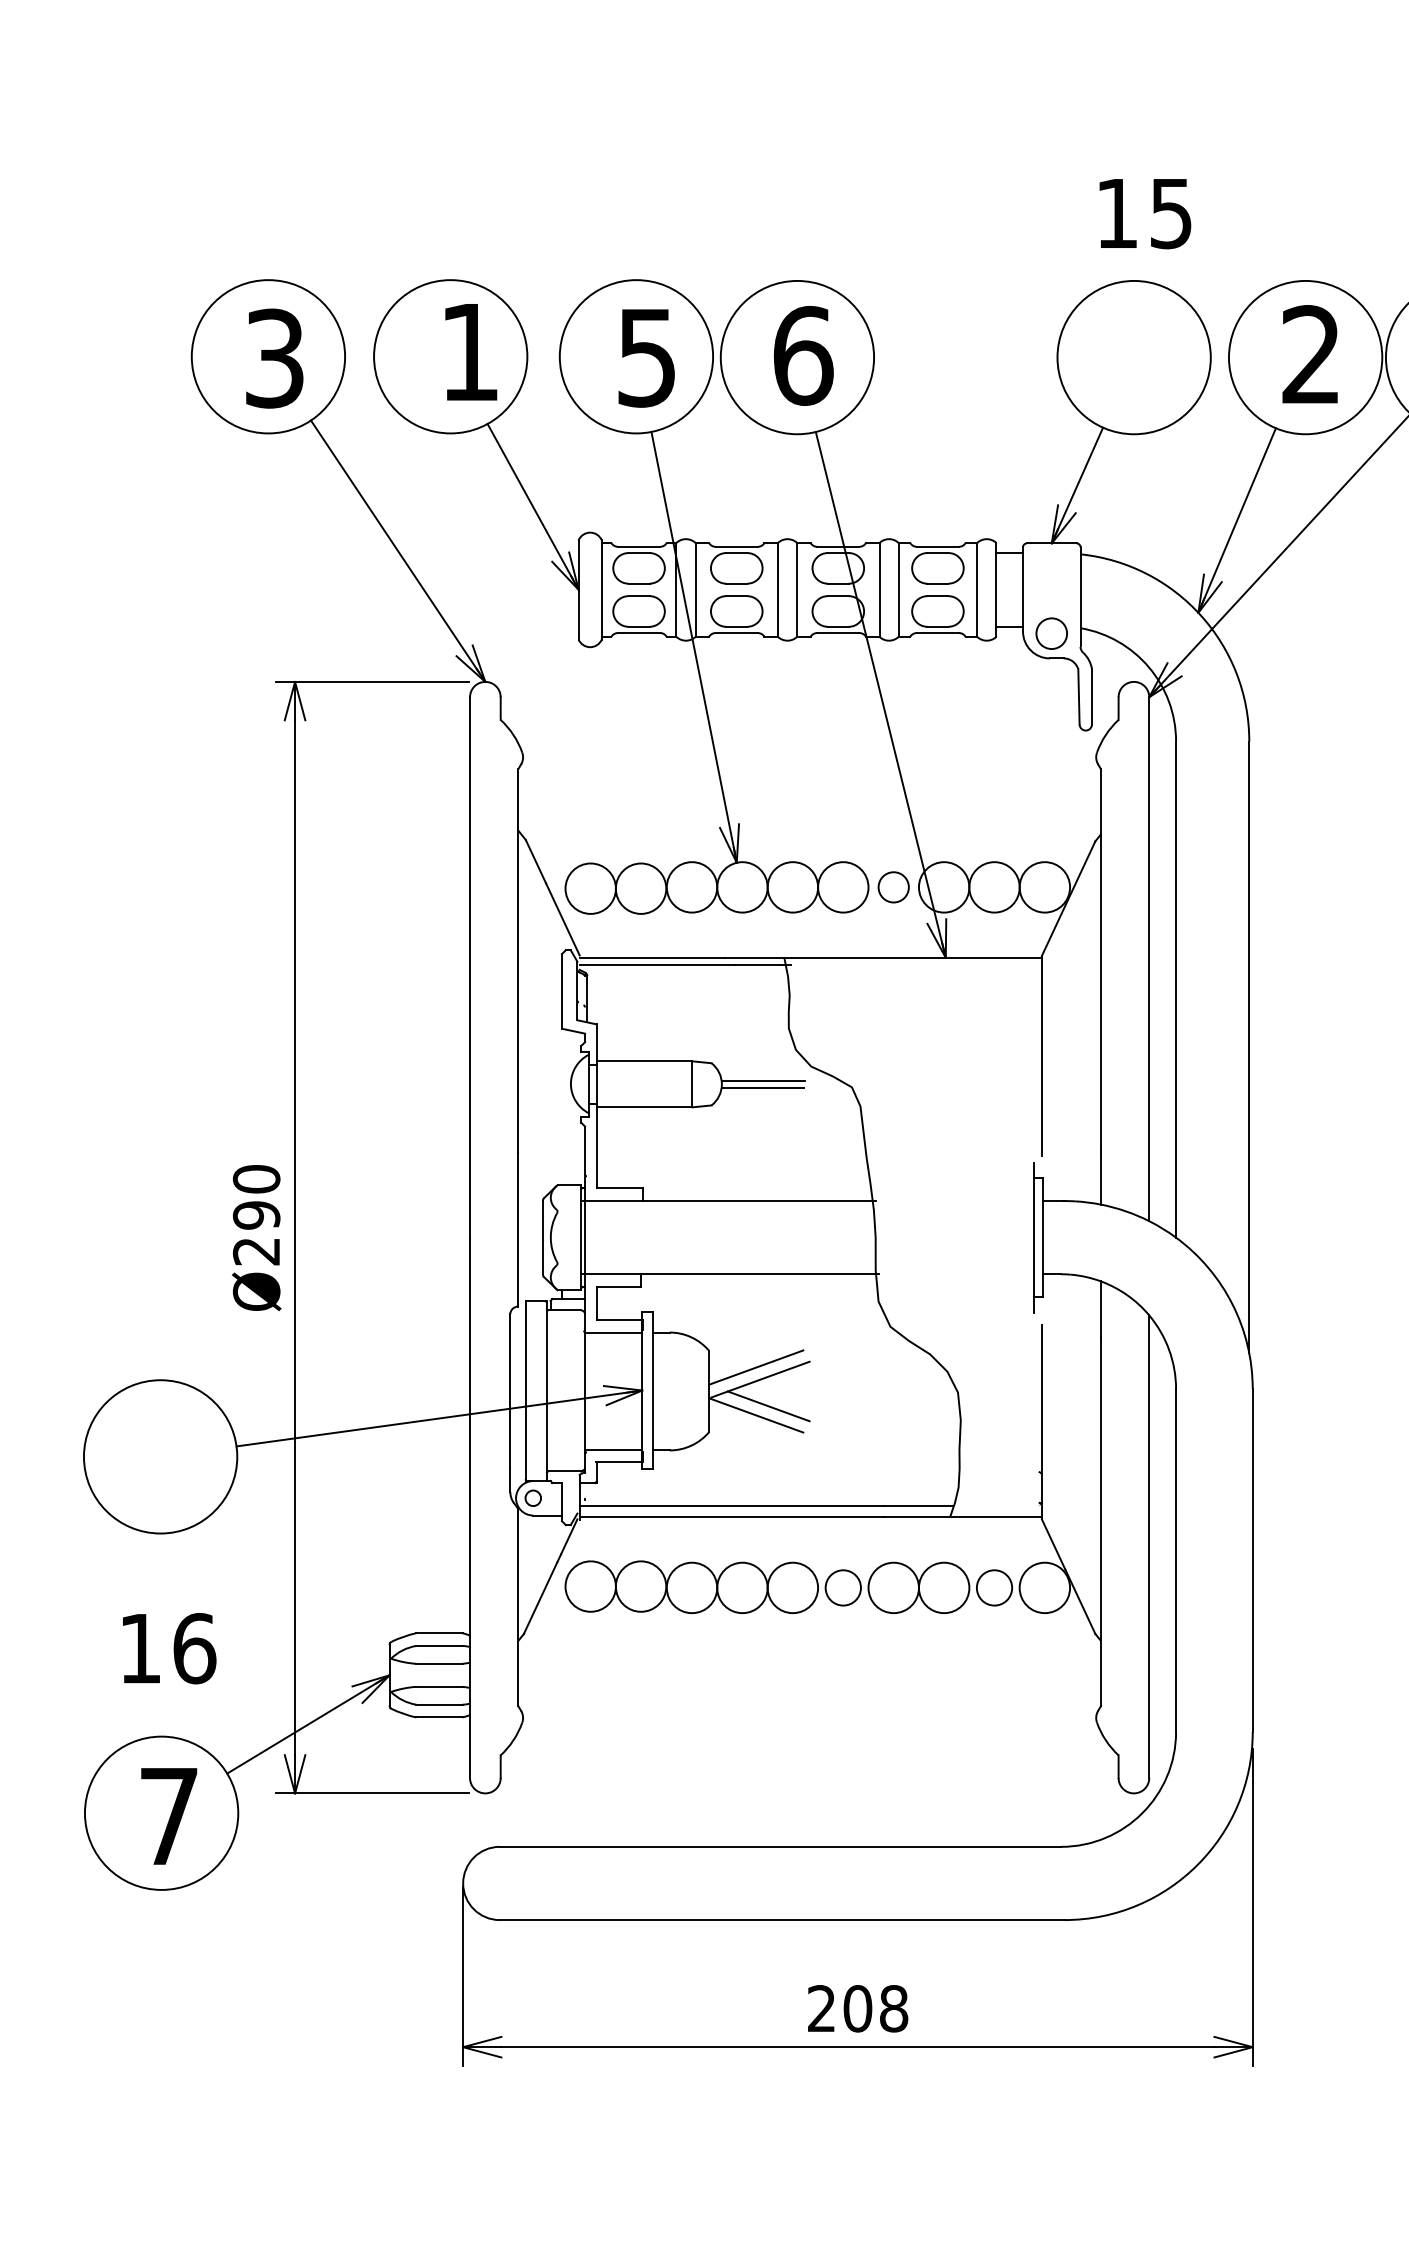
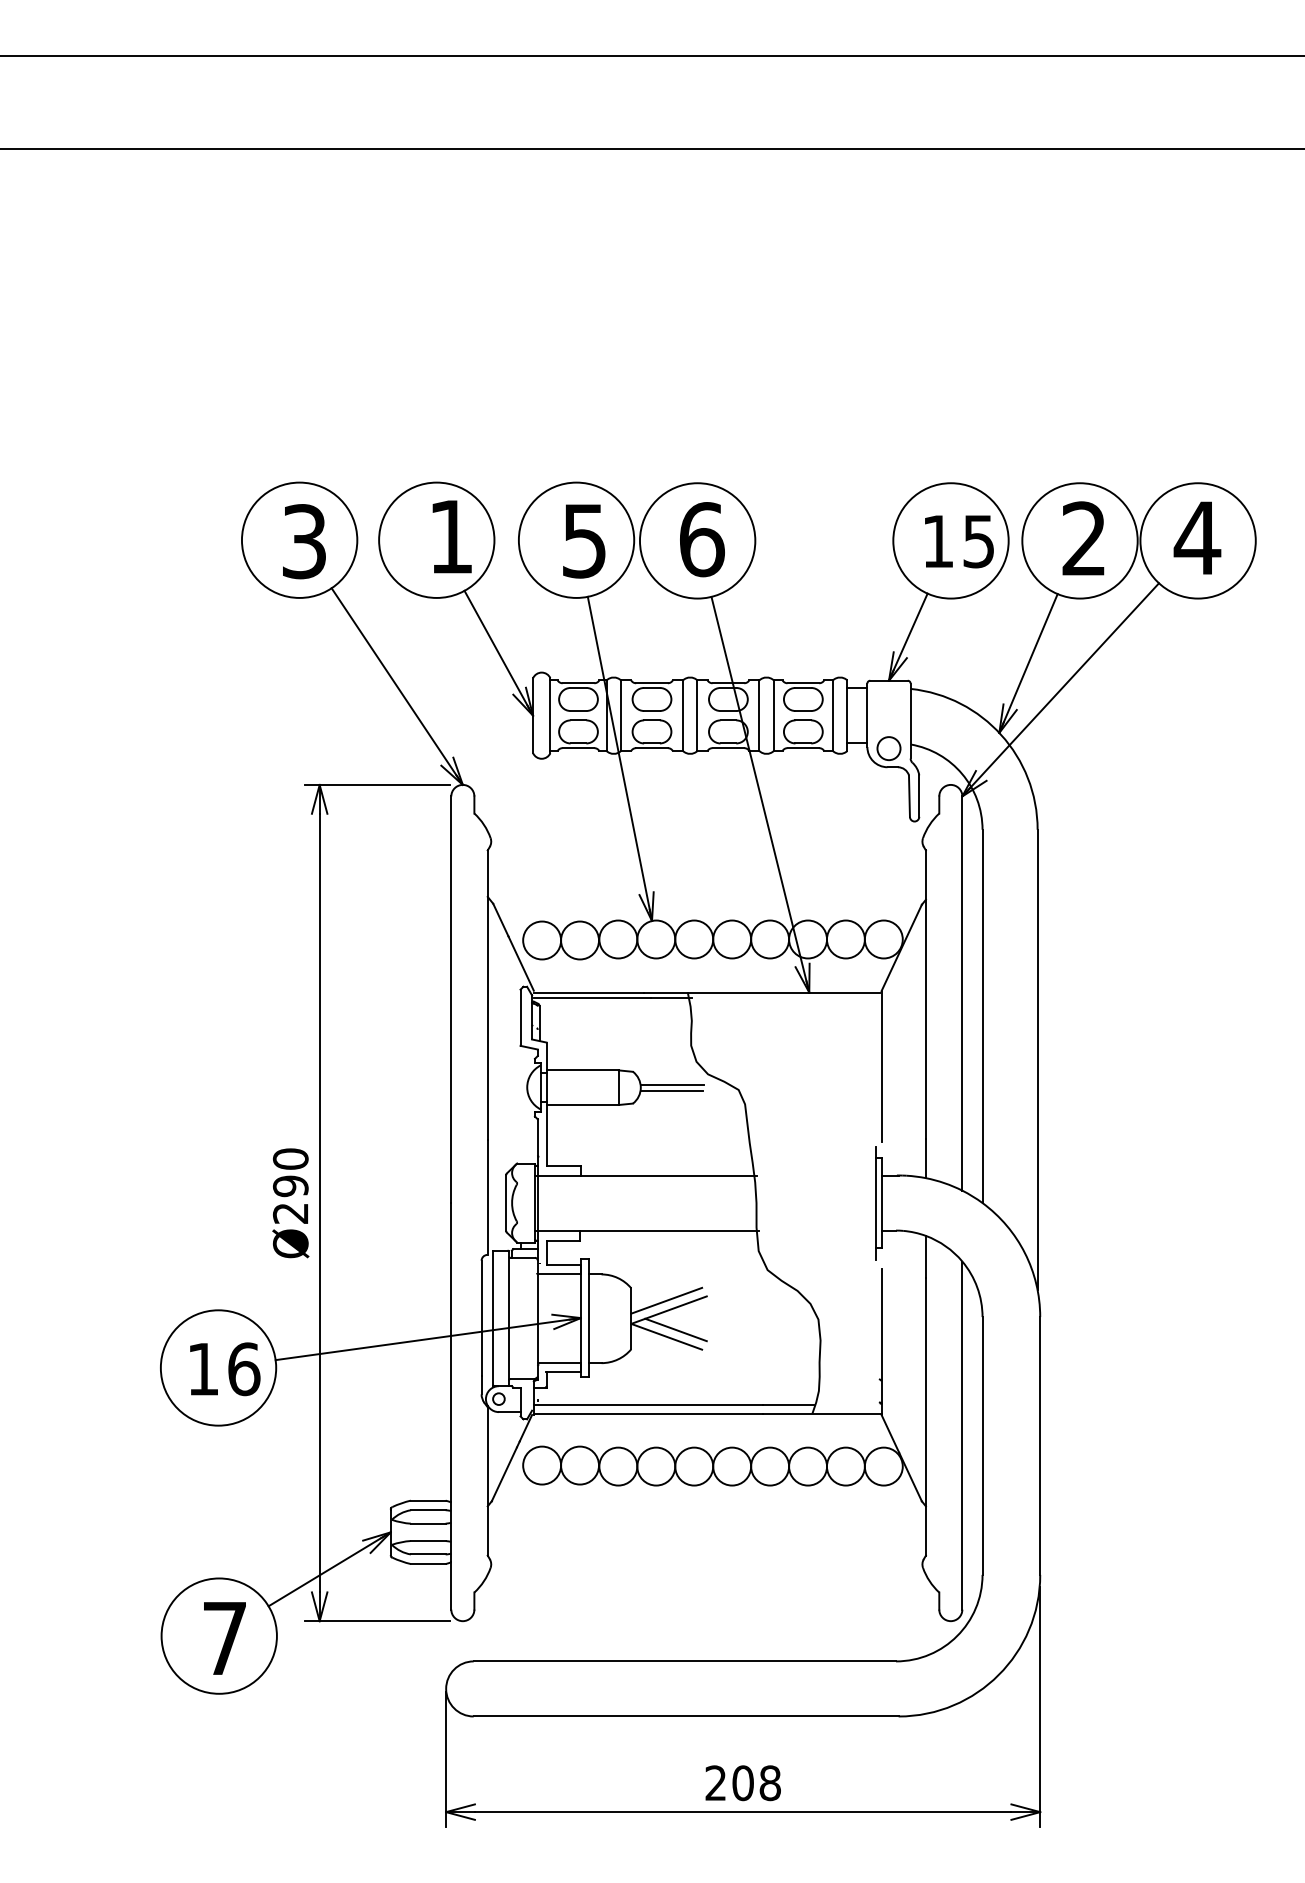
text: (1145, 213) -> (959, 541), moved
circle: (894, 887) -> (770, 939), size x1.67
circle: (843, 1587) -> (732, 1466), size x1.43
circle: (993, 1587) -> (845, 1466), size x1.43
text: (169, 1648) -> (225, 1369), moved

